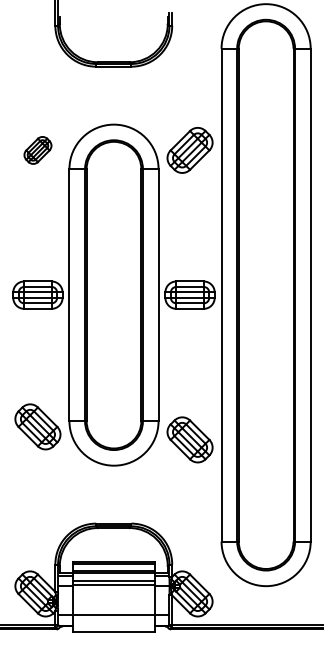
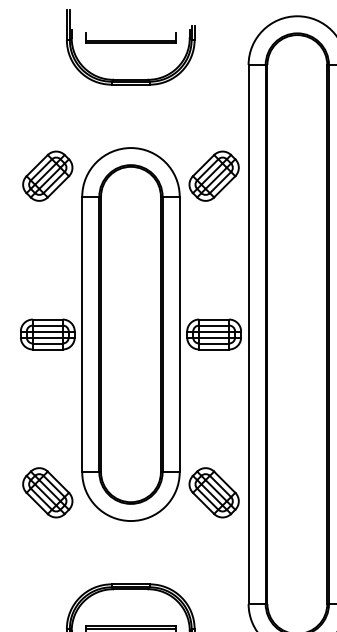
part: (113, 23) -> (130, 37), added
part: (37, 150) -> (47, 176), size x1.67
part: (37, 426) -> (47, 492), moved

